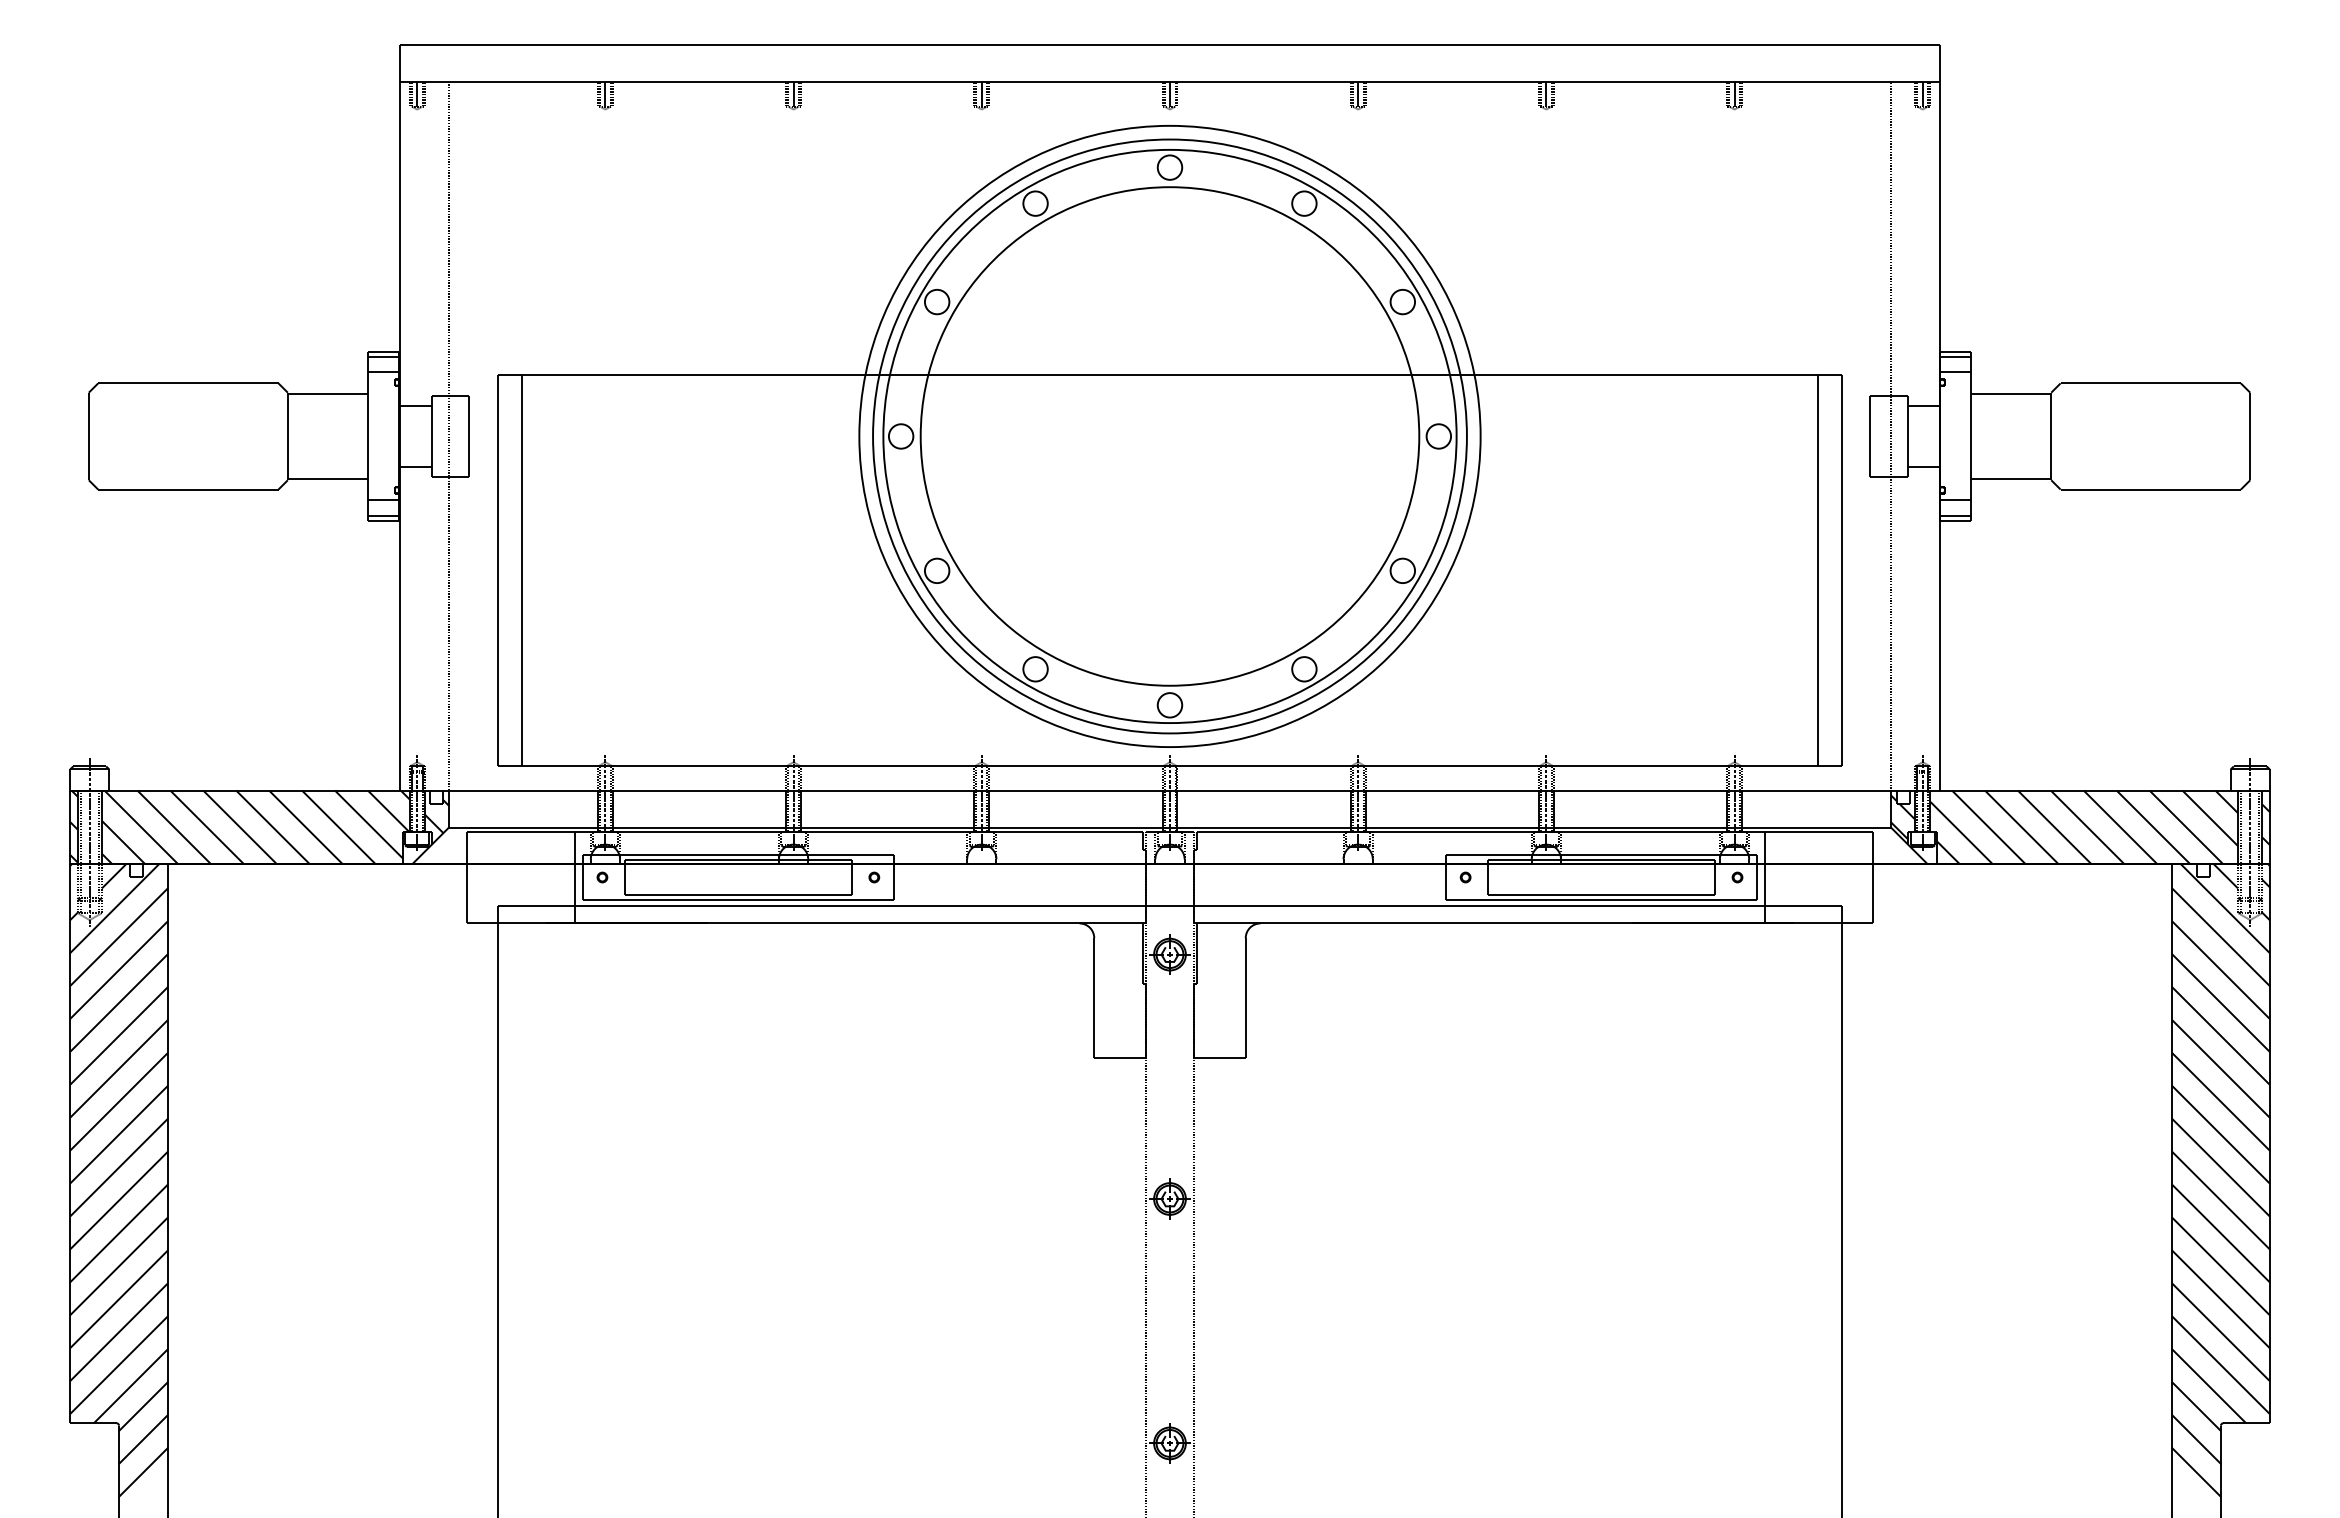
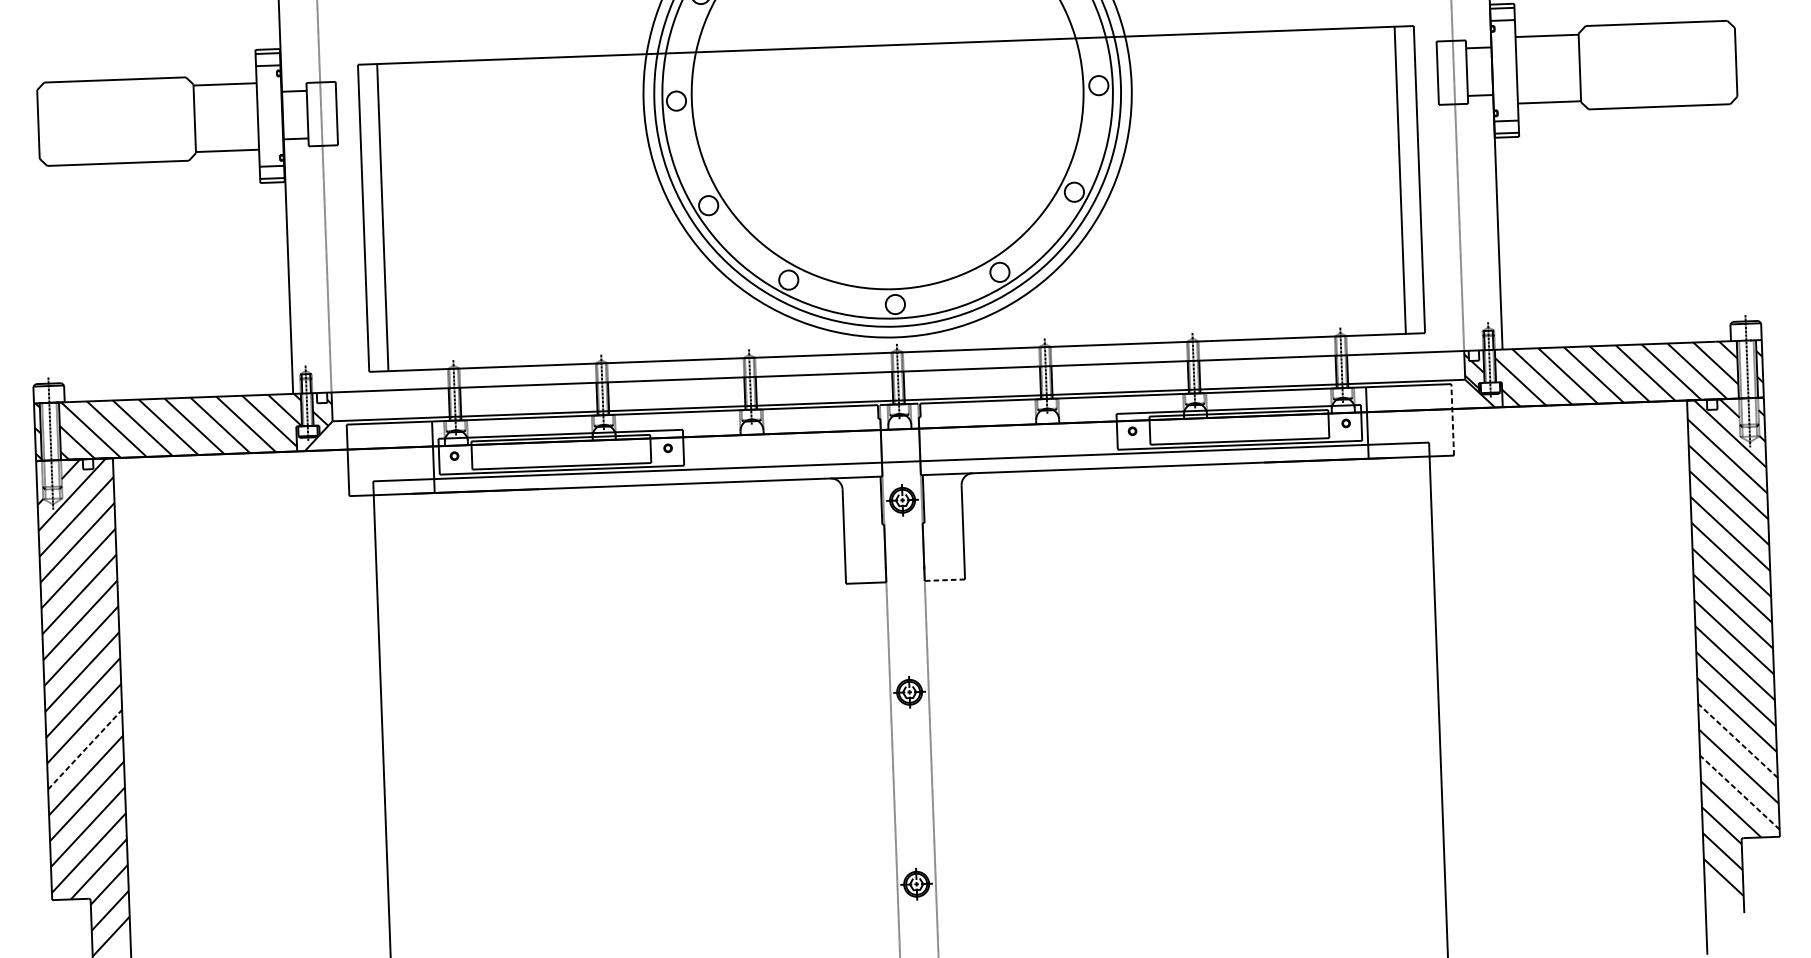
line: (1873, 877) -> (1452, 419), solid -> dashed
line: (1220, 1058) -> (945, 580), solid -> dashed
line: (119, 1233) -> (85, 749), solid -> dashed
line: (2220, 1298) -> (1737, 740), solid -> dashed
line: (2220, 1364) -> (1739, 792), solid -> dashed

